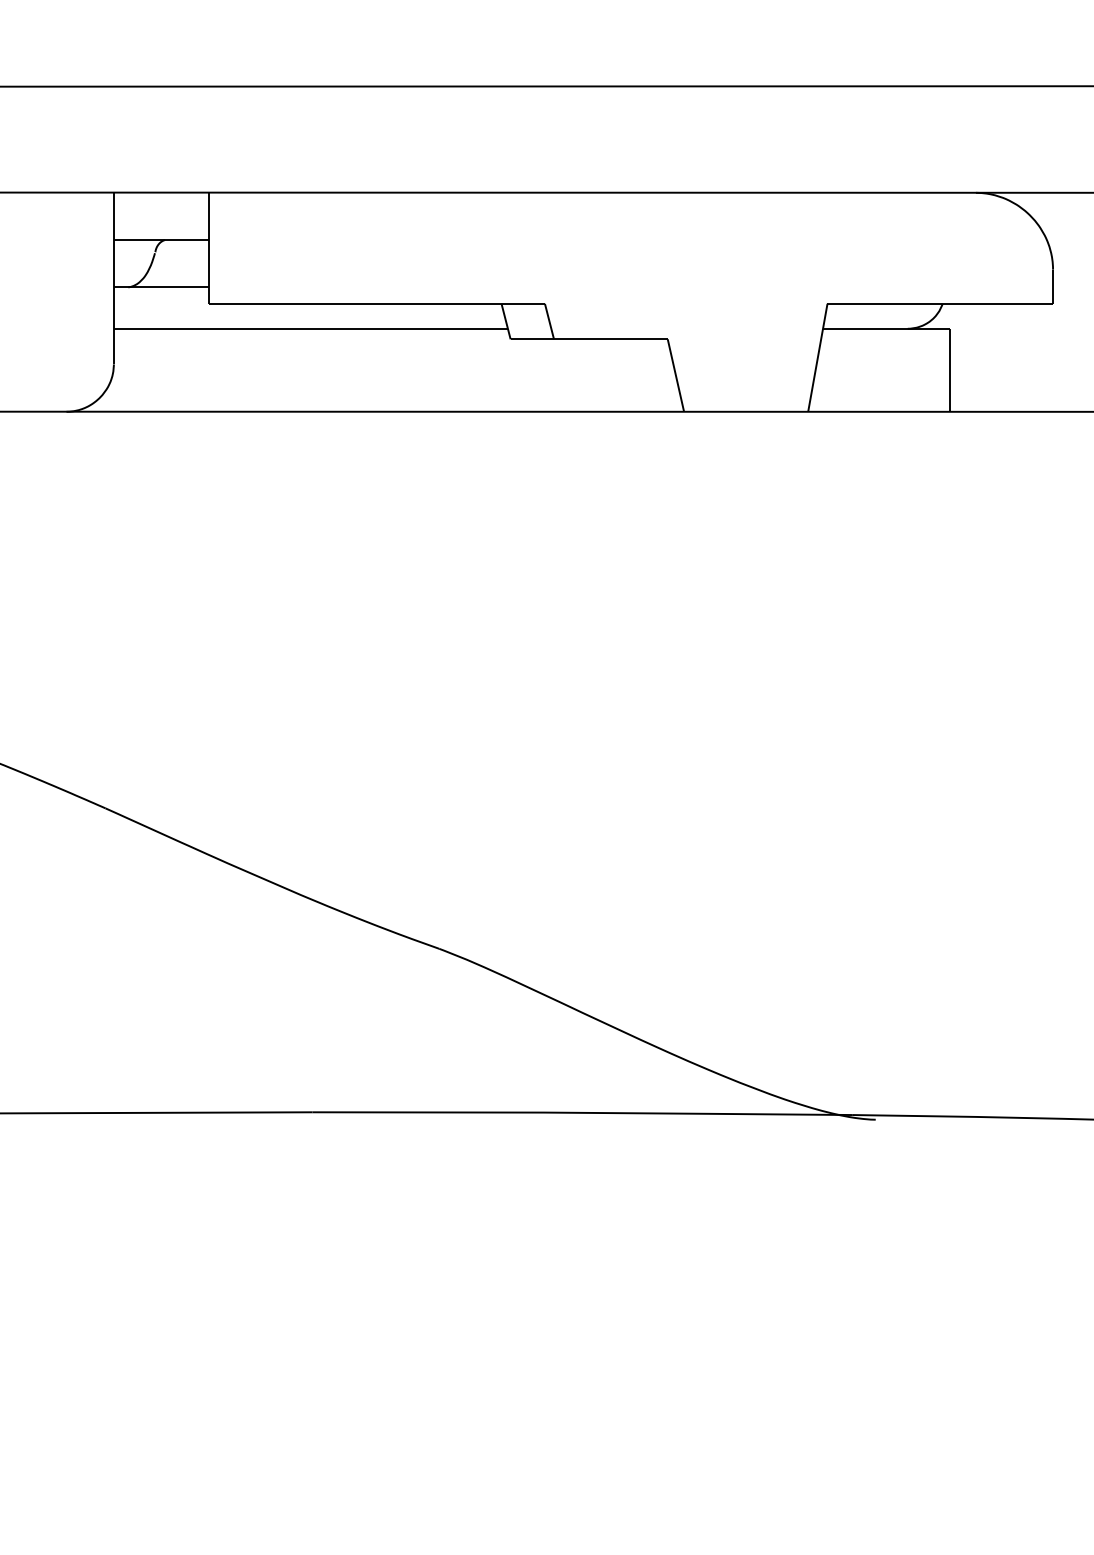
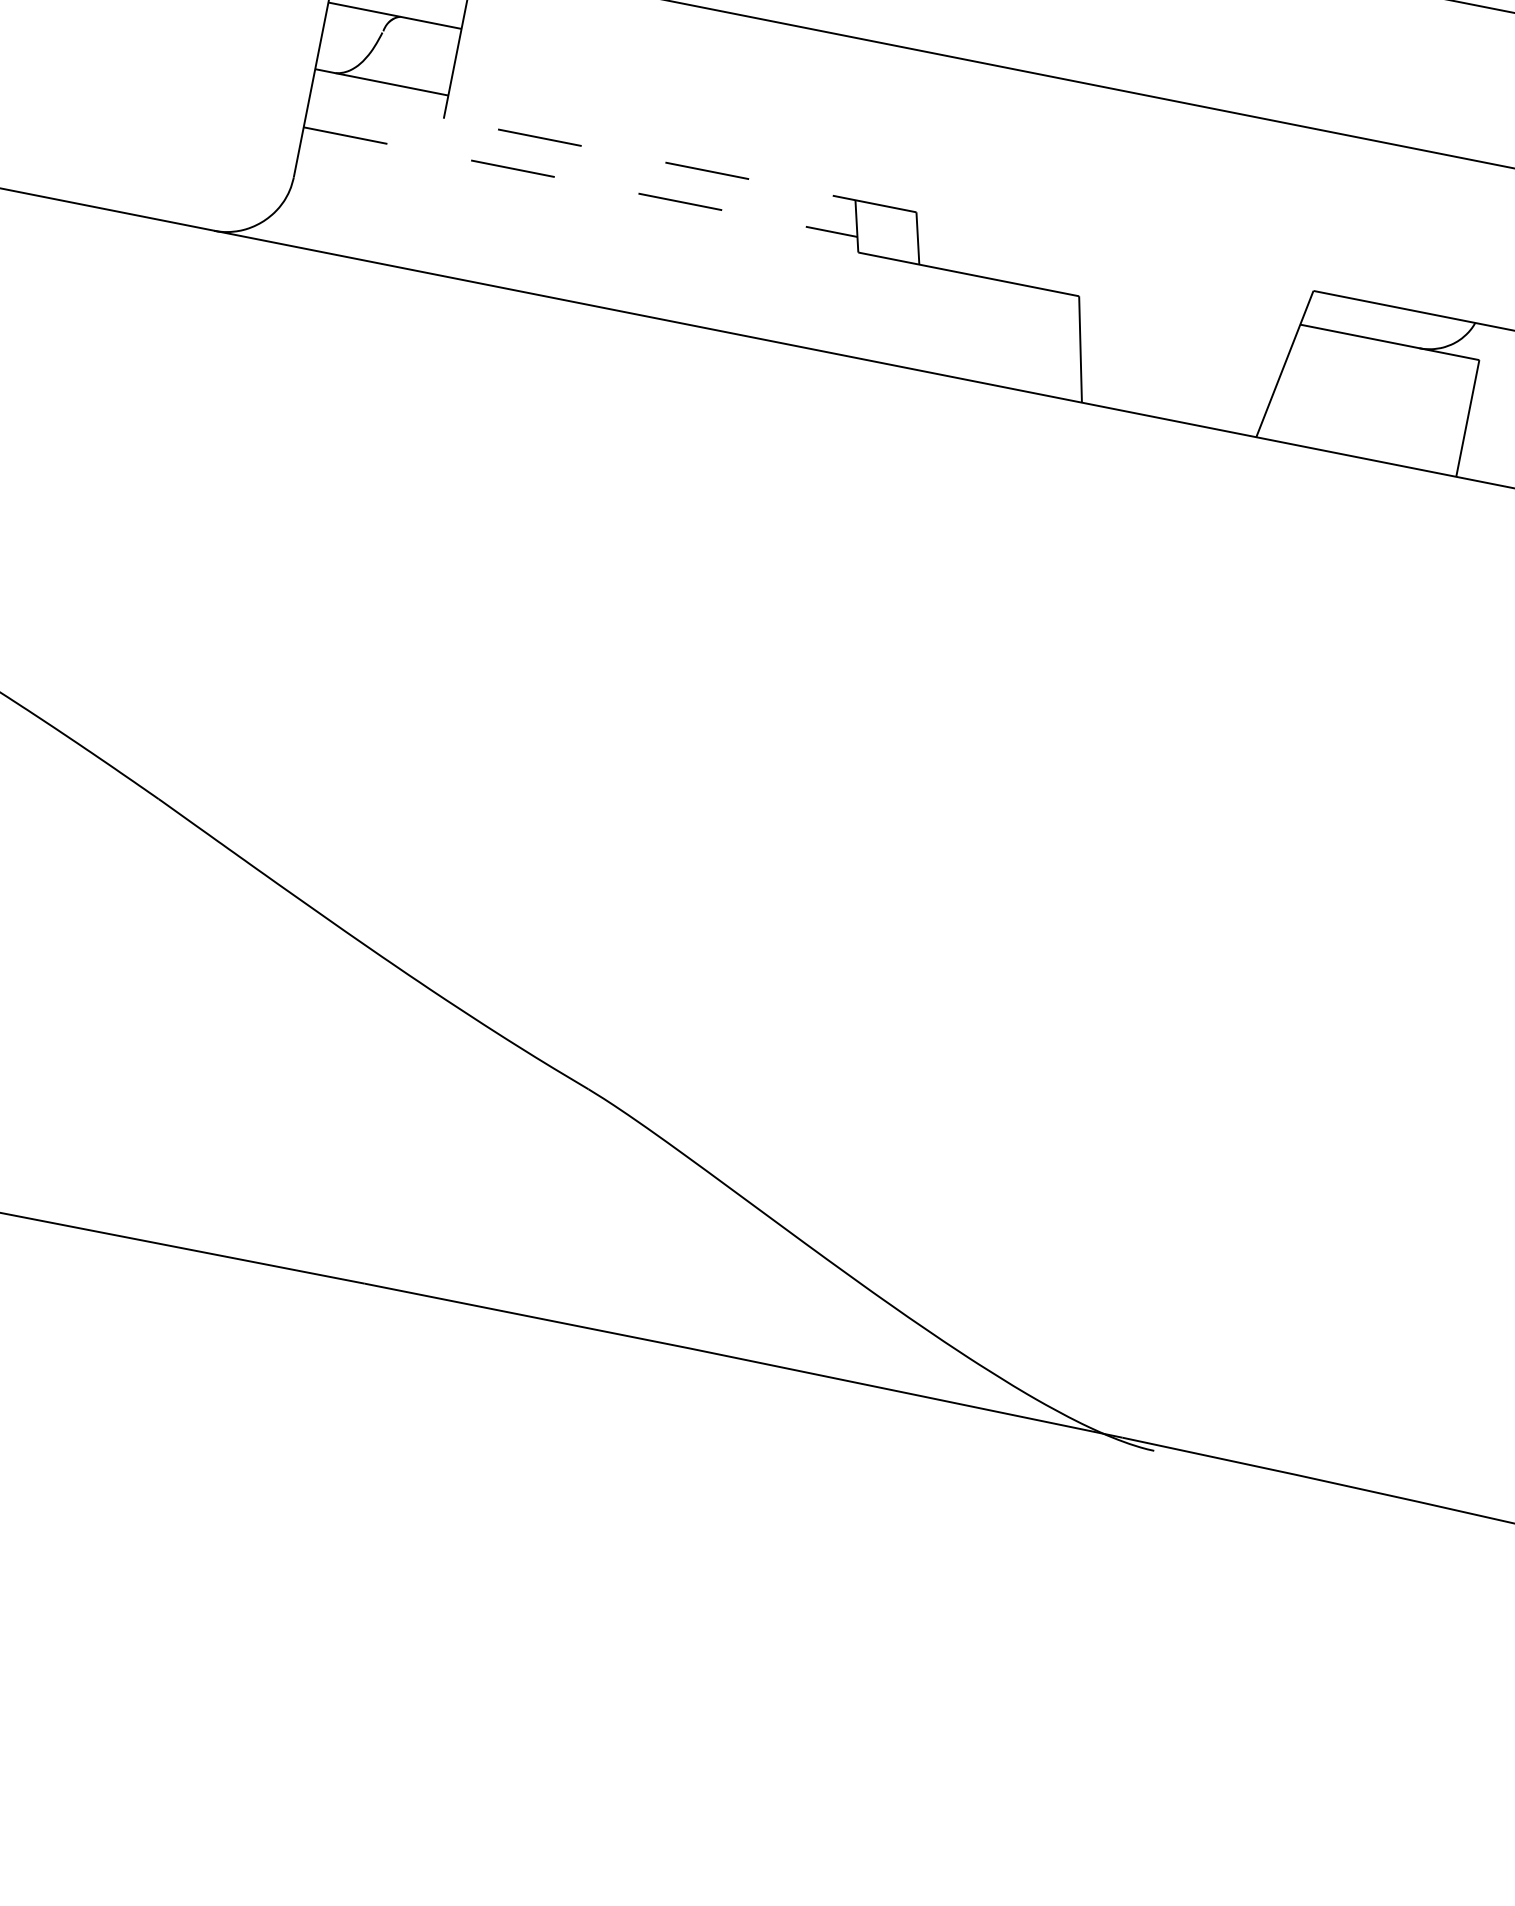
line: (376, 303) -> (679, 164), solid -> dashed
line: (311, 328) -> (581, 181), solid -> dashed

